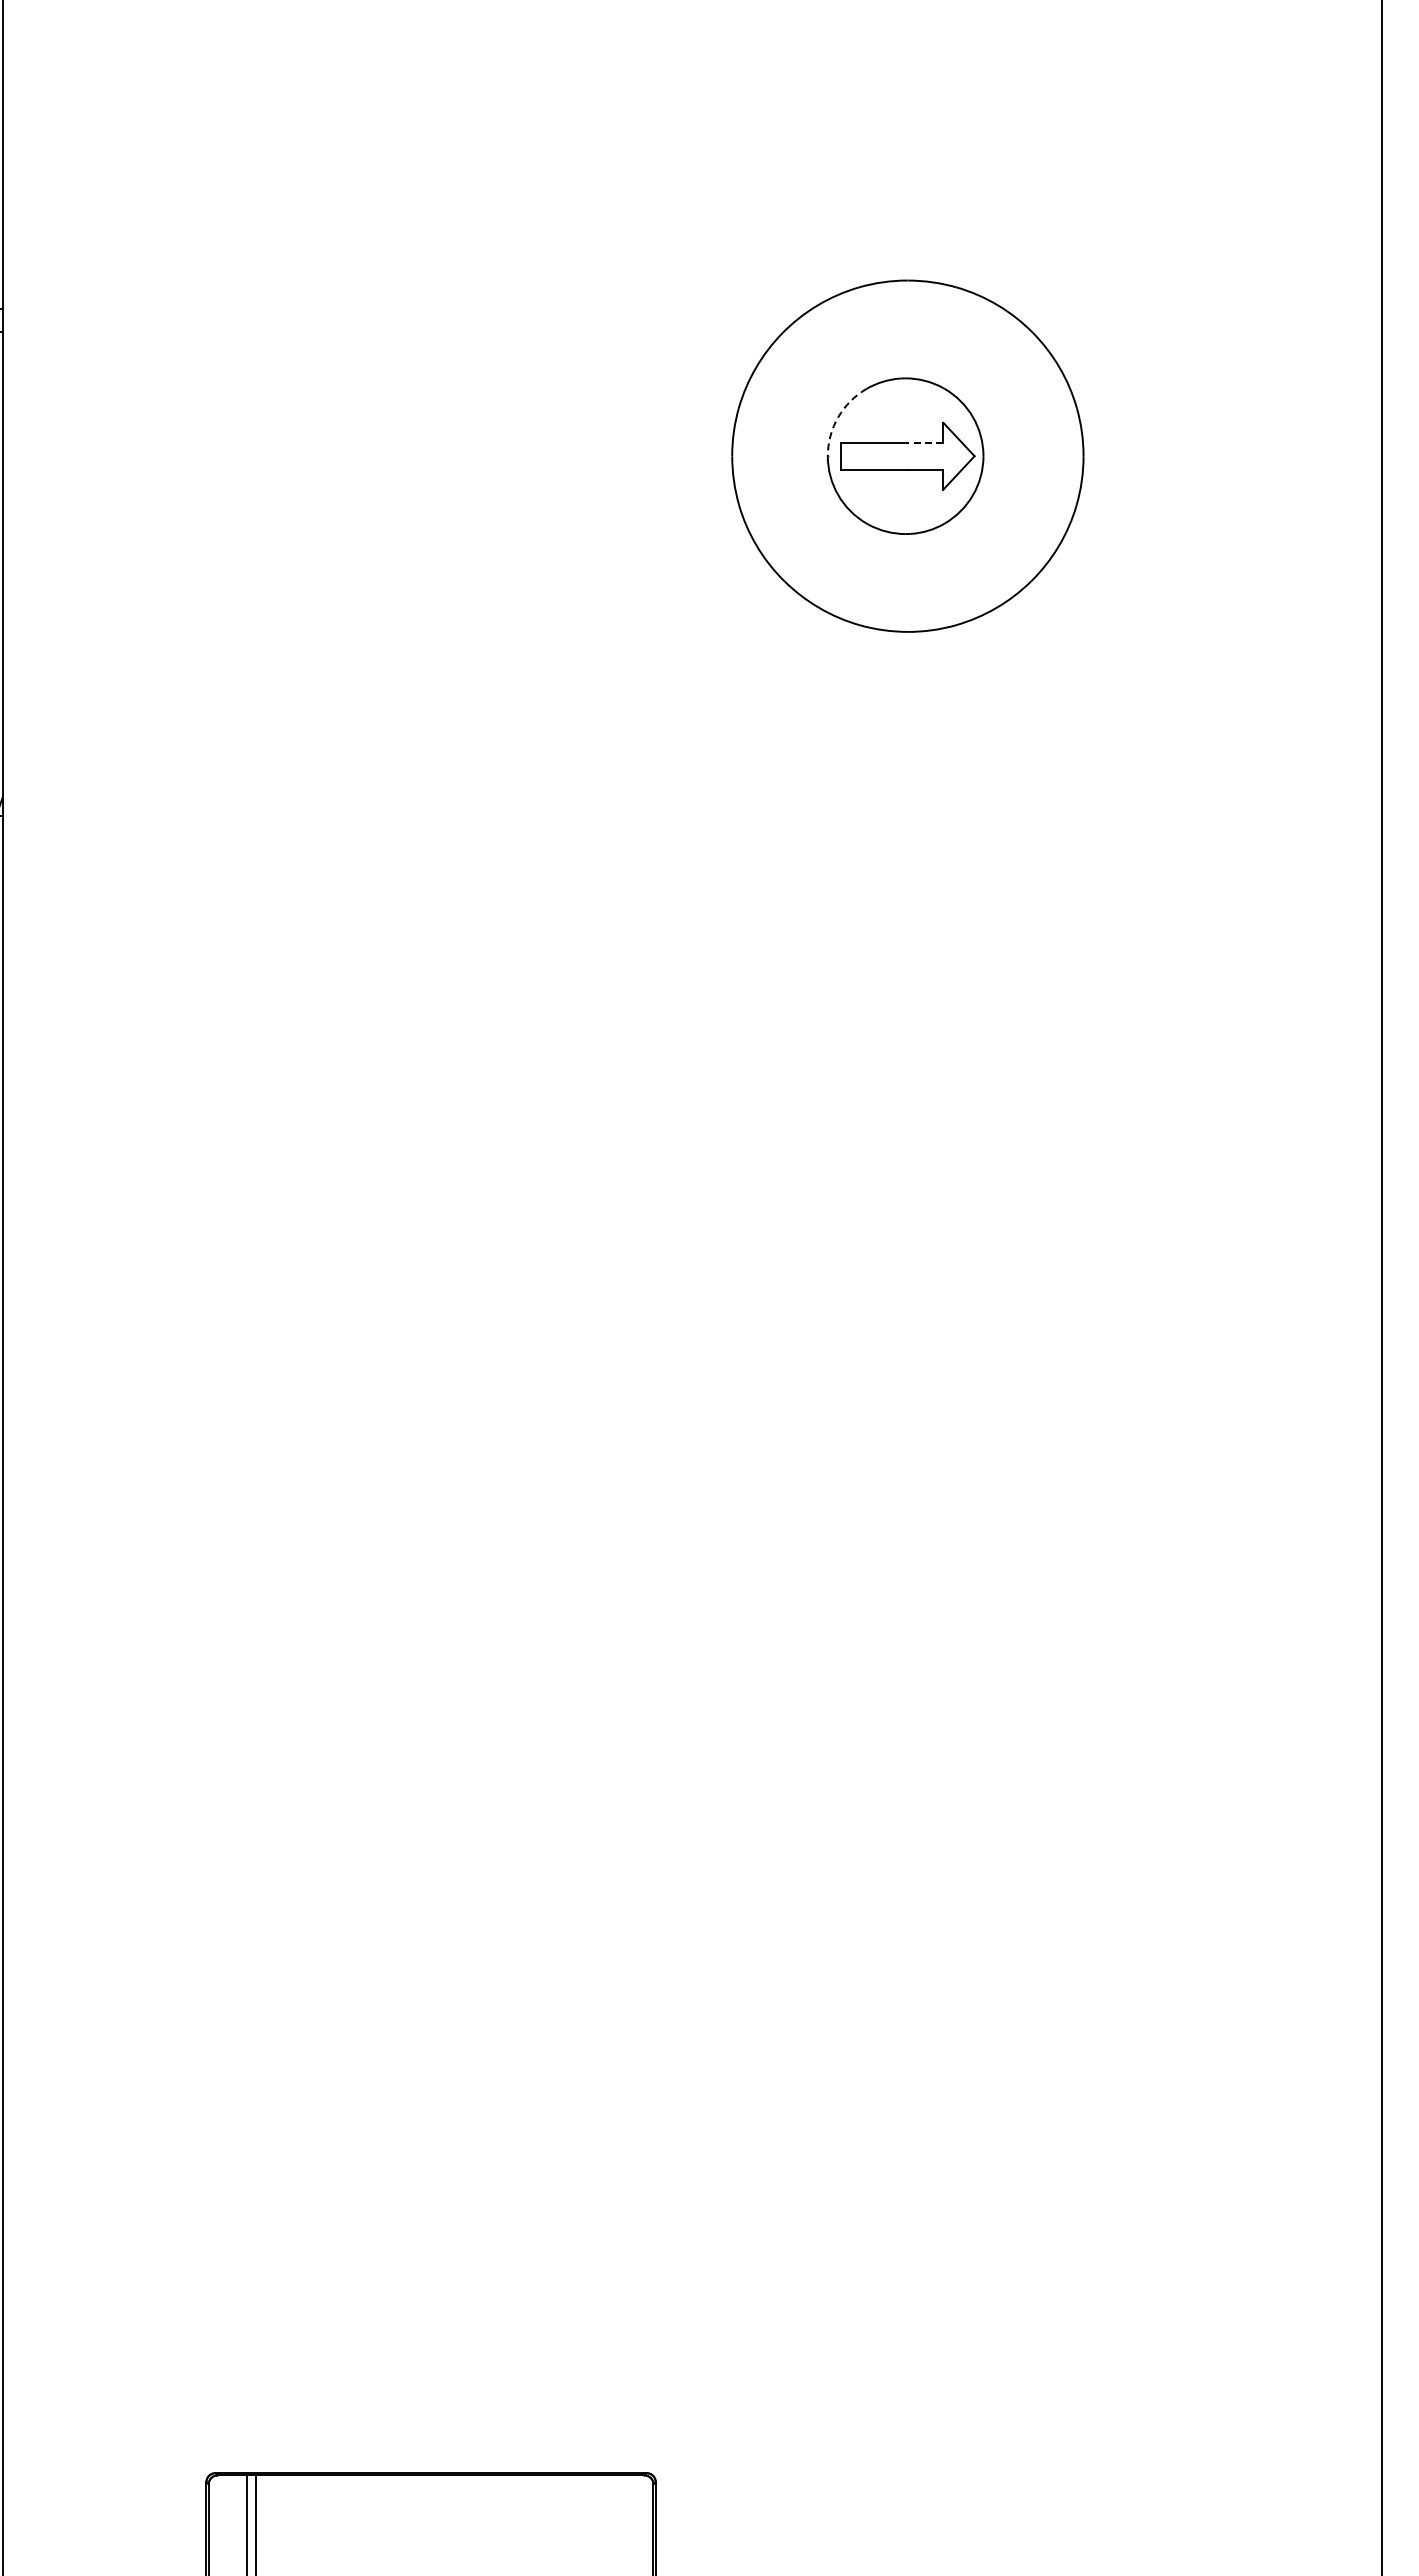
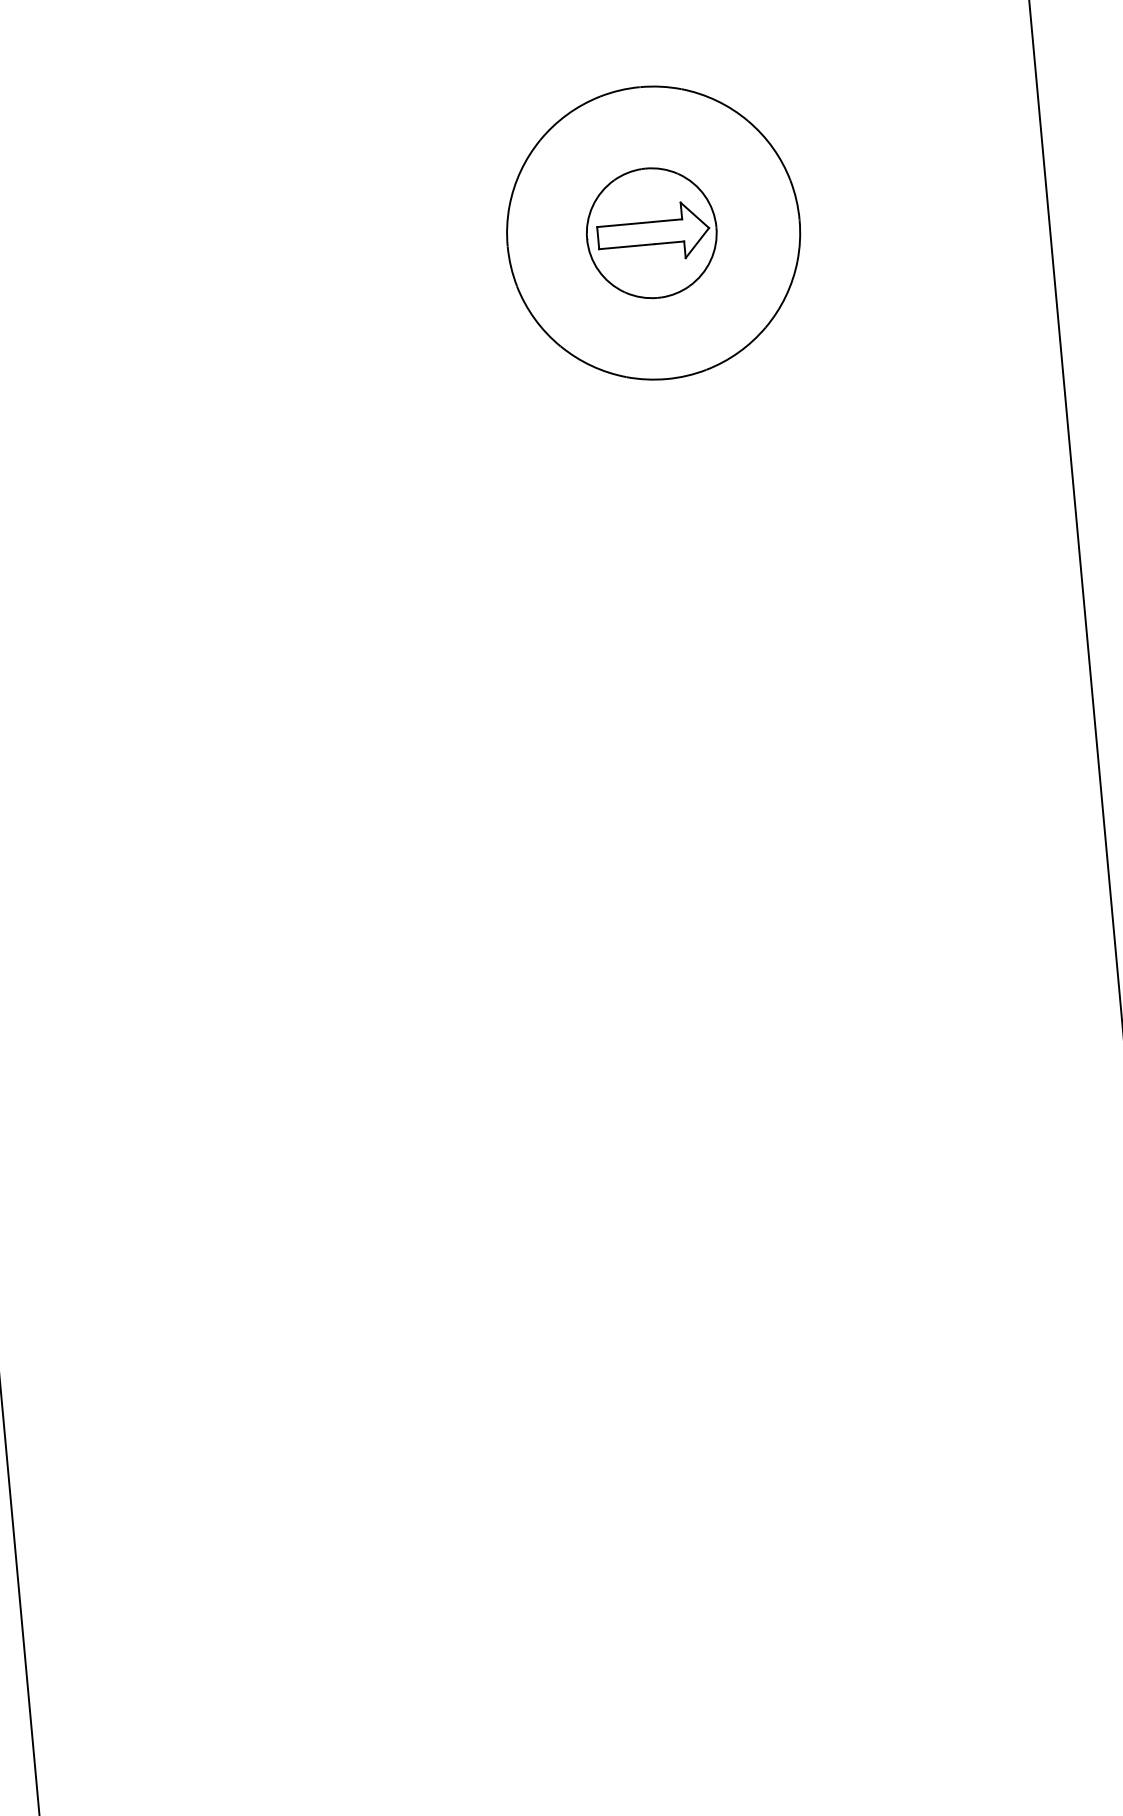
arc: (838, 417) -> (593, 206), dashed -> solid
line: (925, 442) -> (667, 220), dashed -> solid

